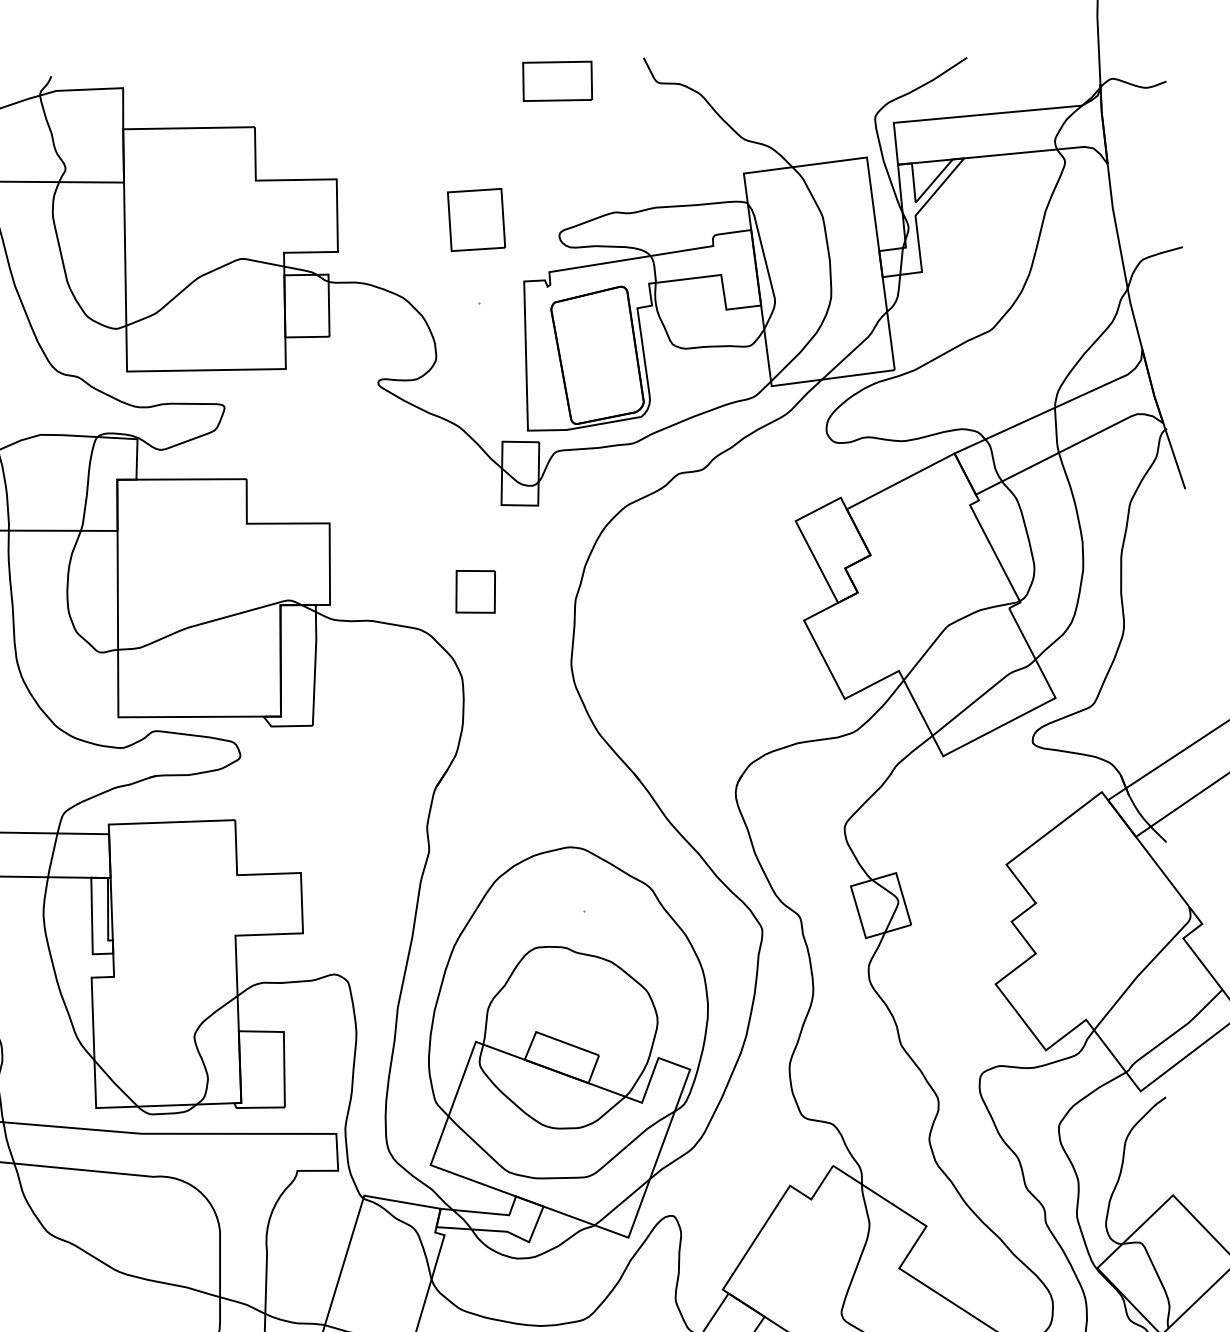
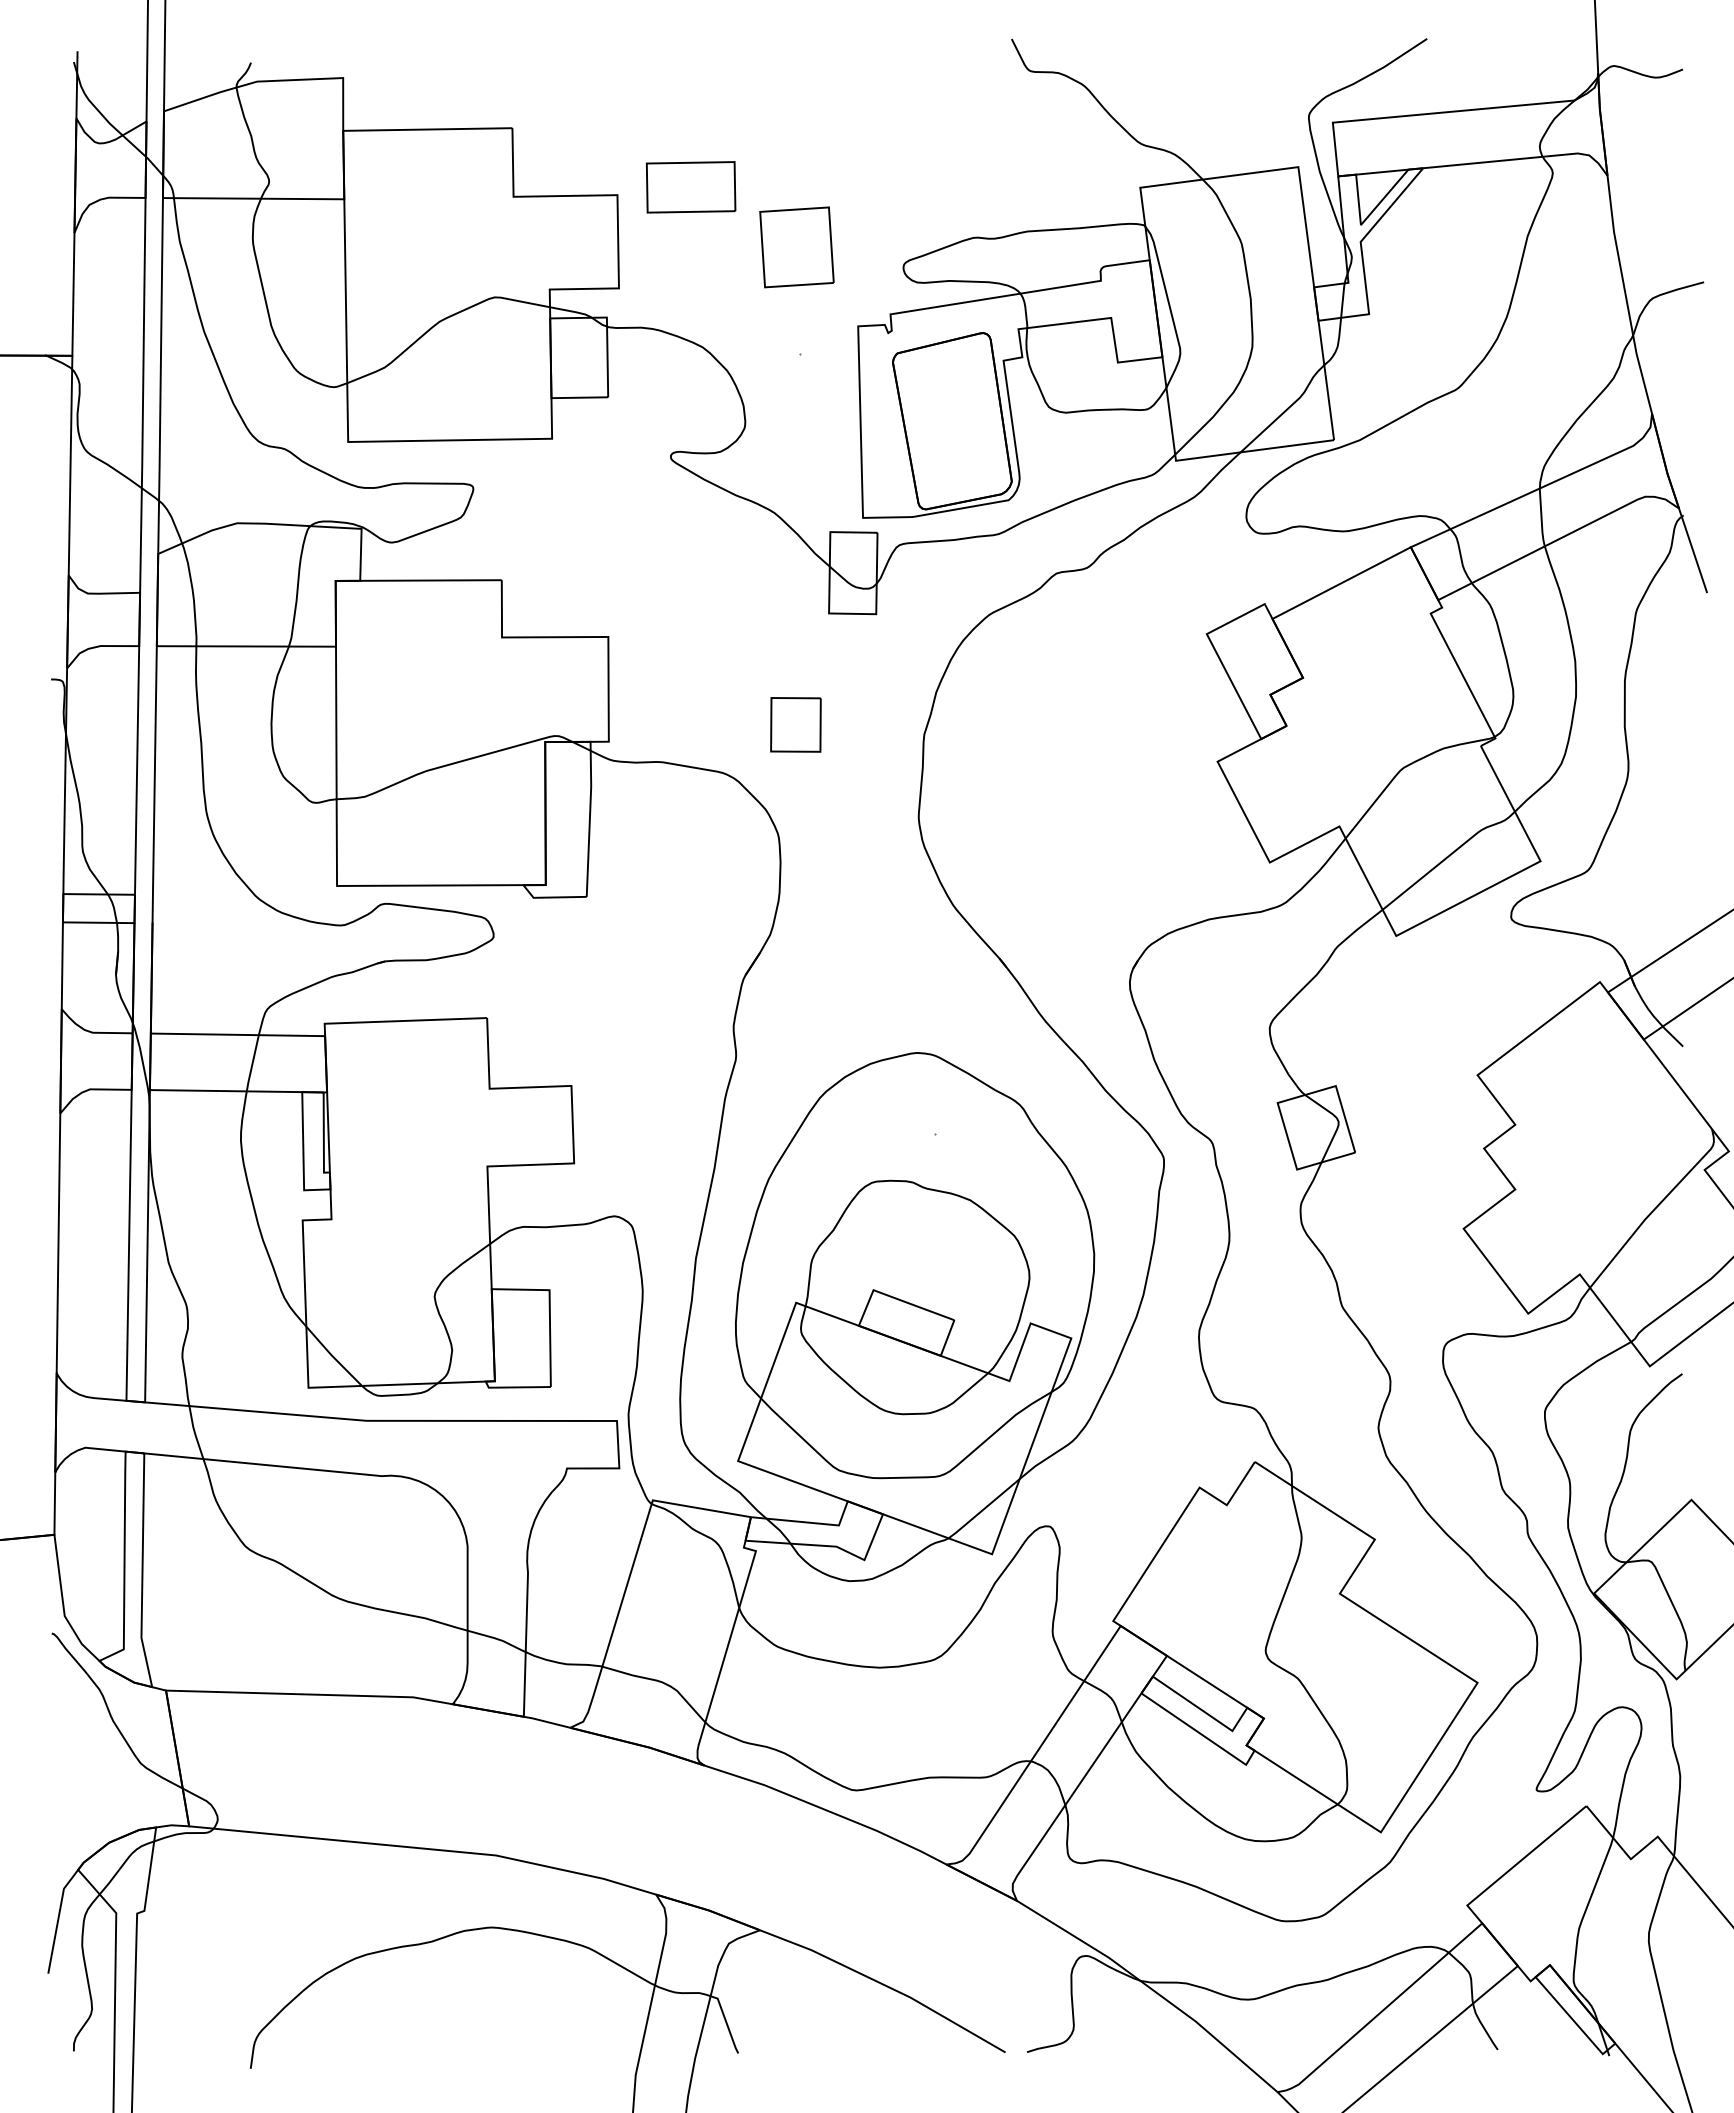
part: (557, 81) -> (690, 187), moved

